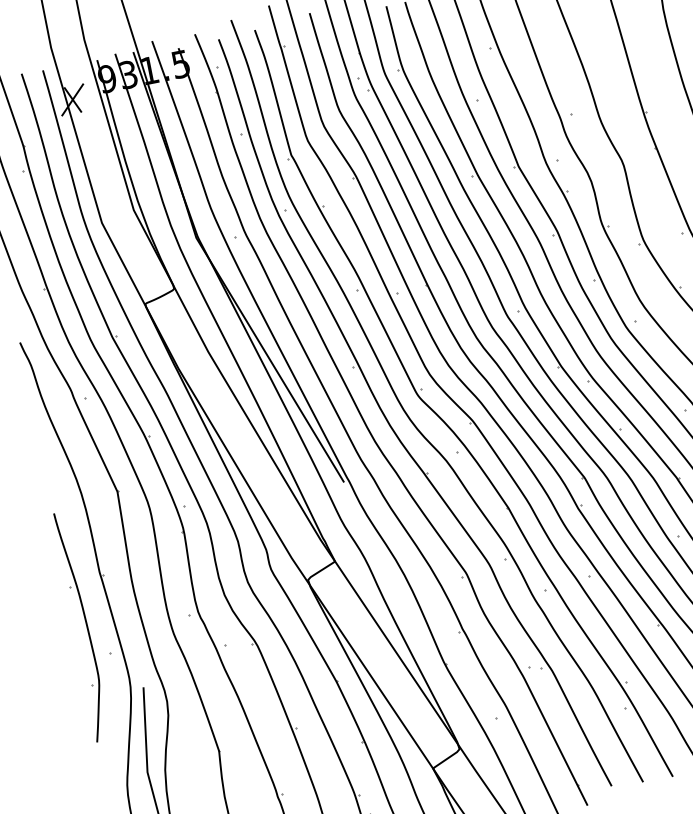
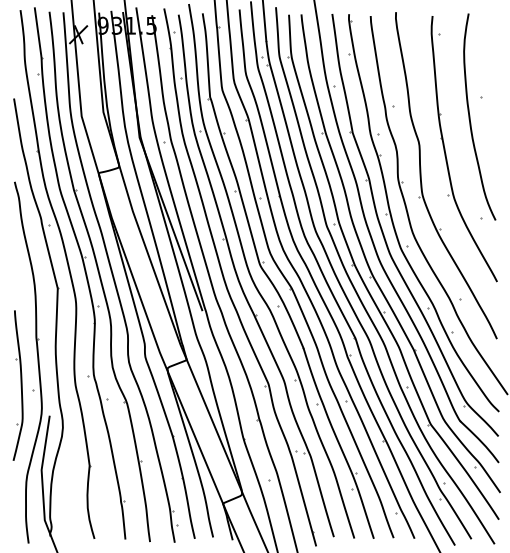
part: (80, 626) -> (17, 385), moved

